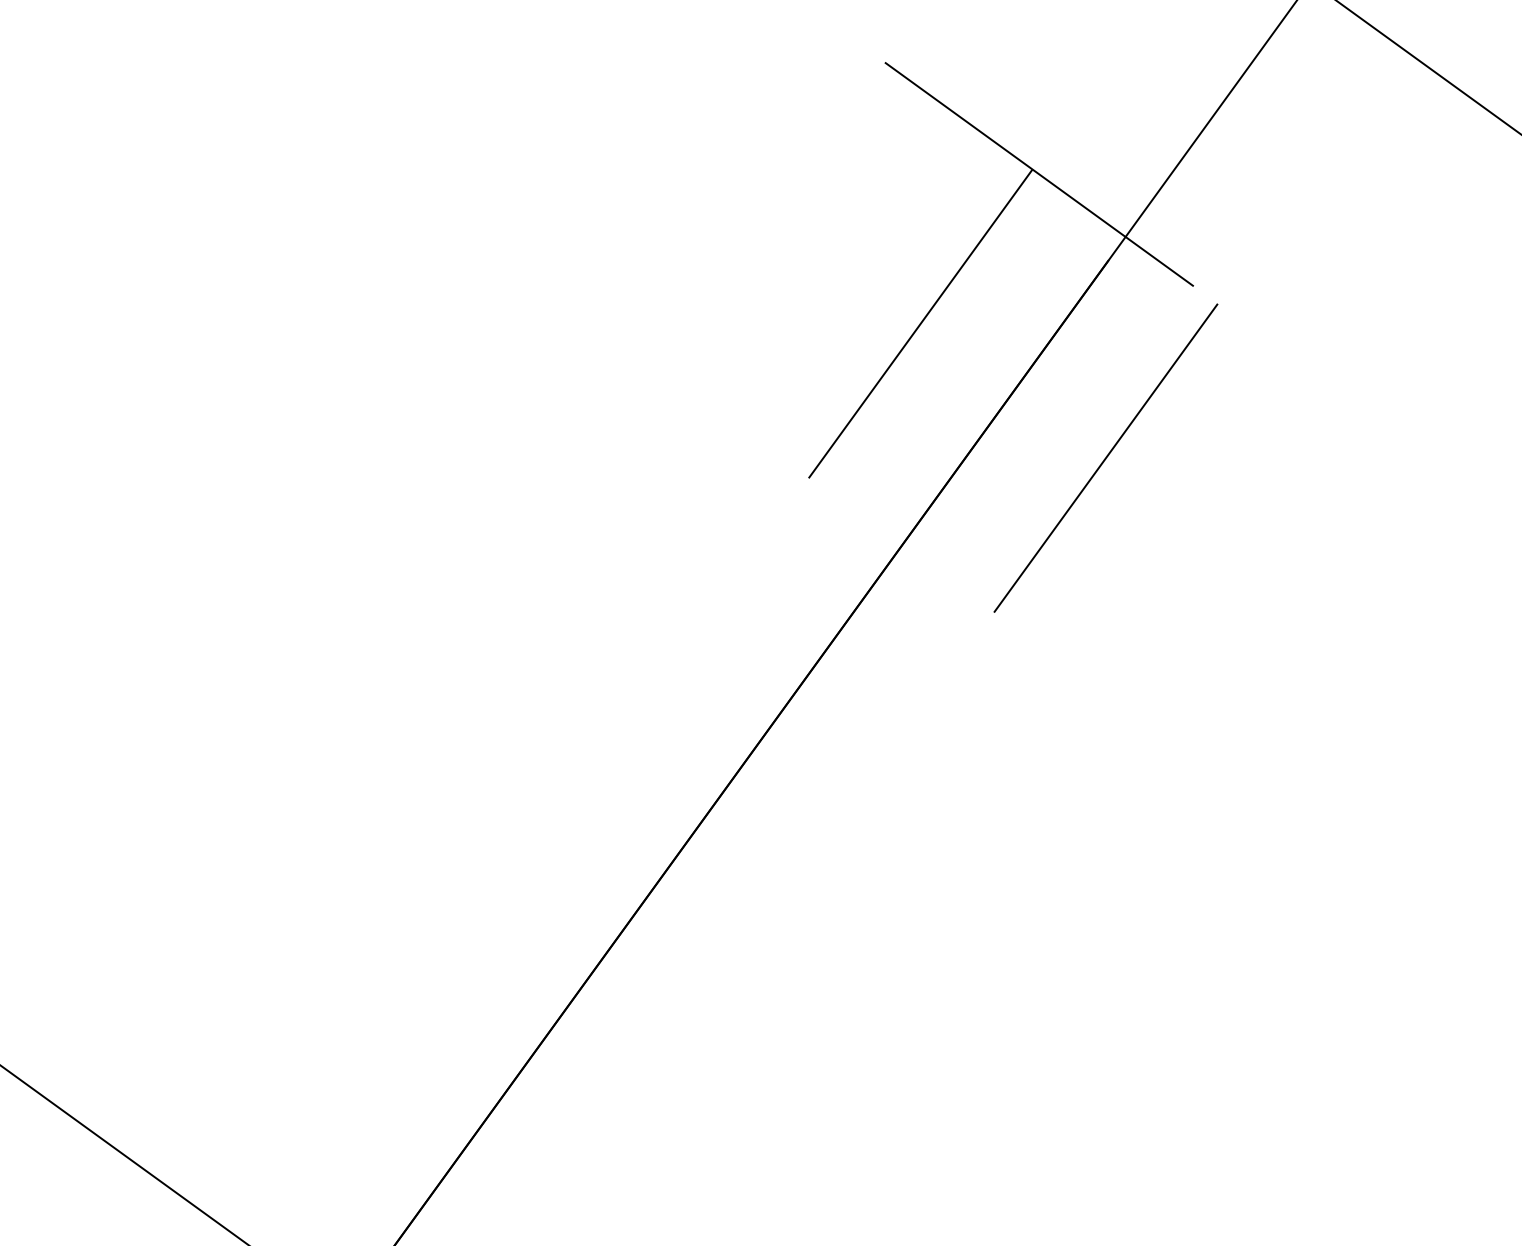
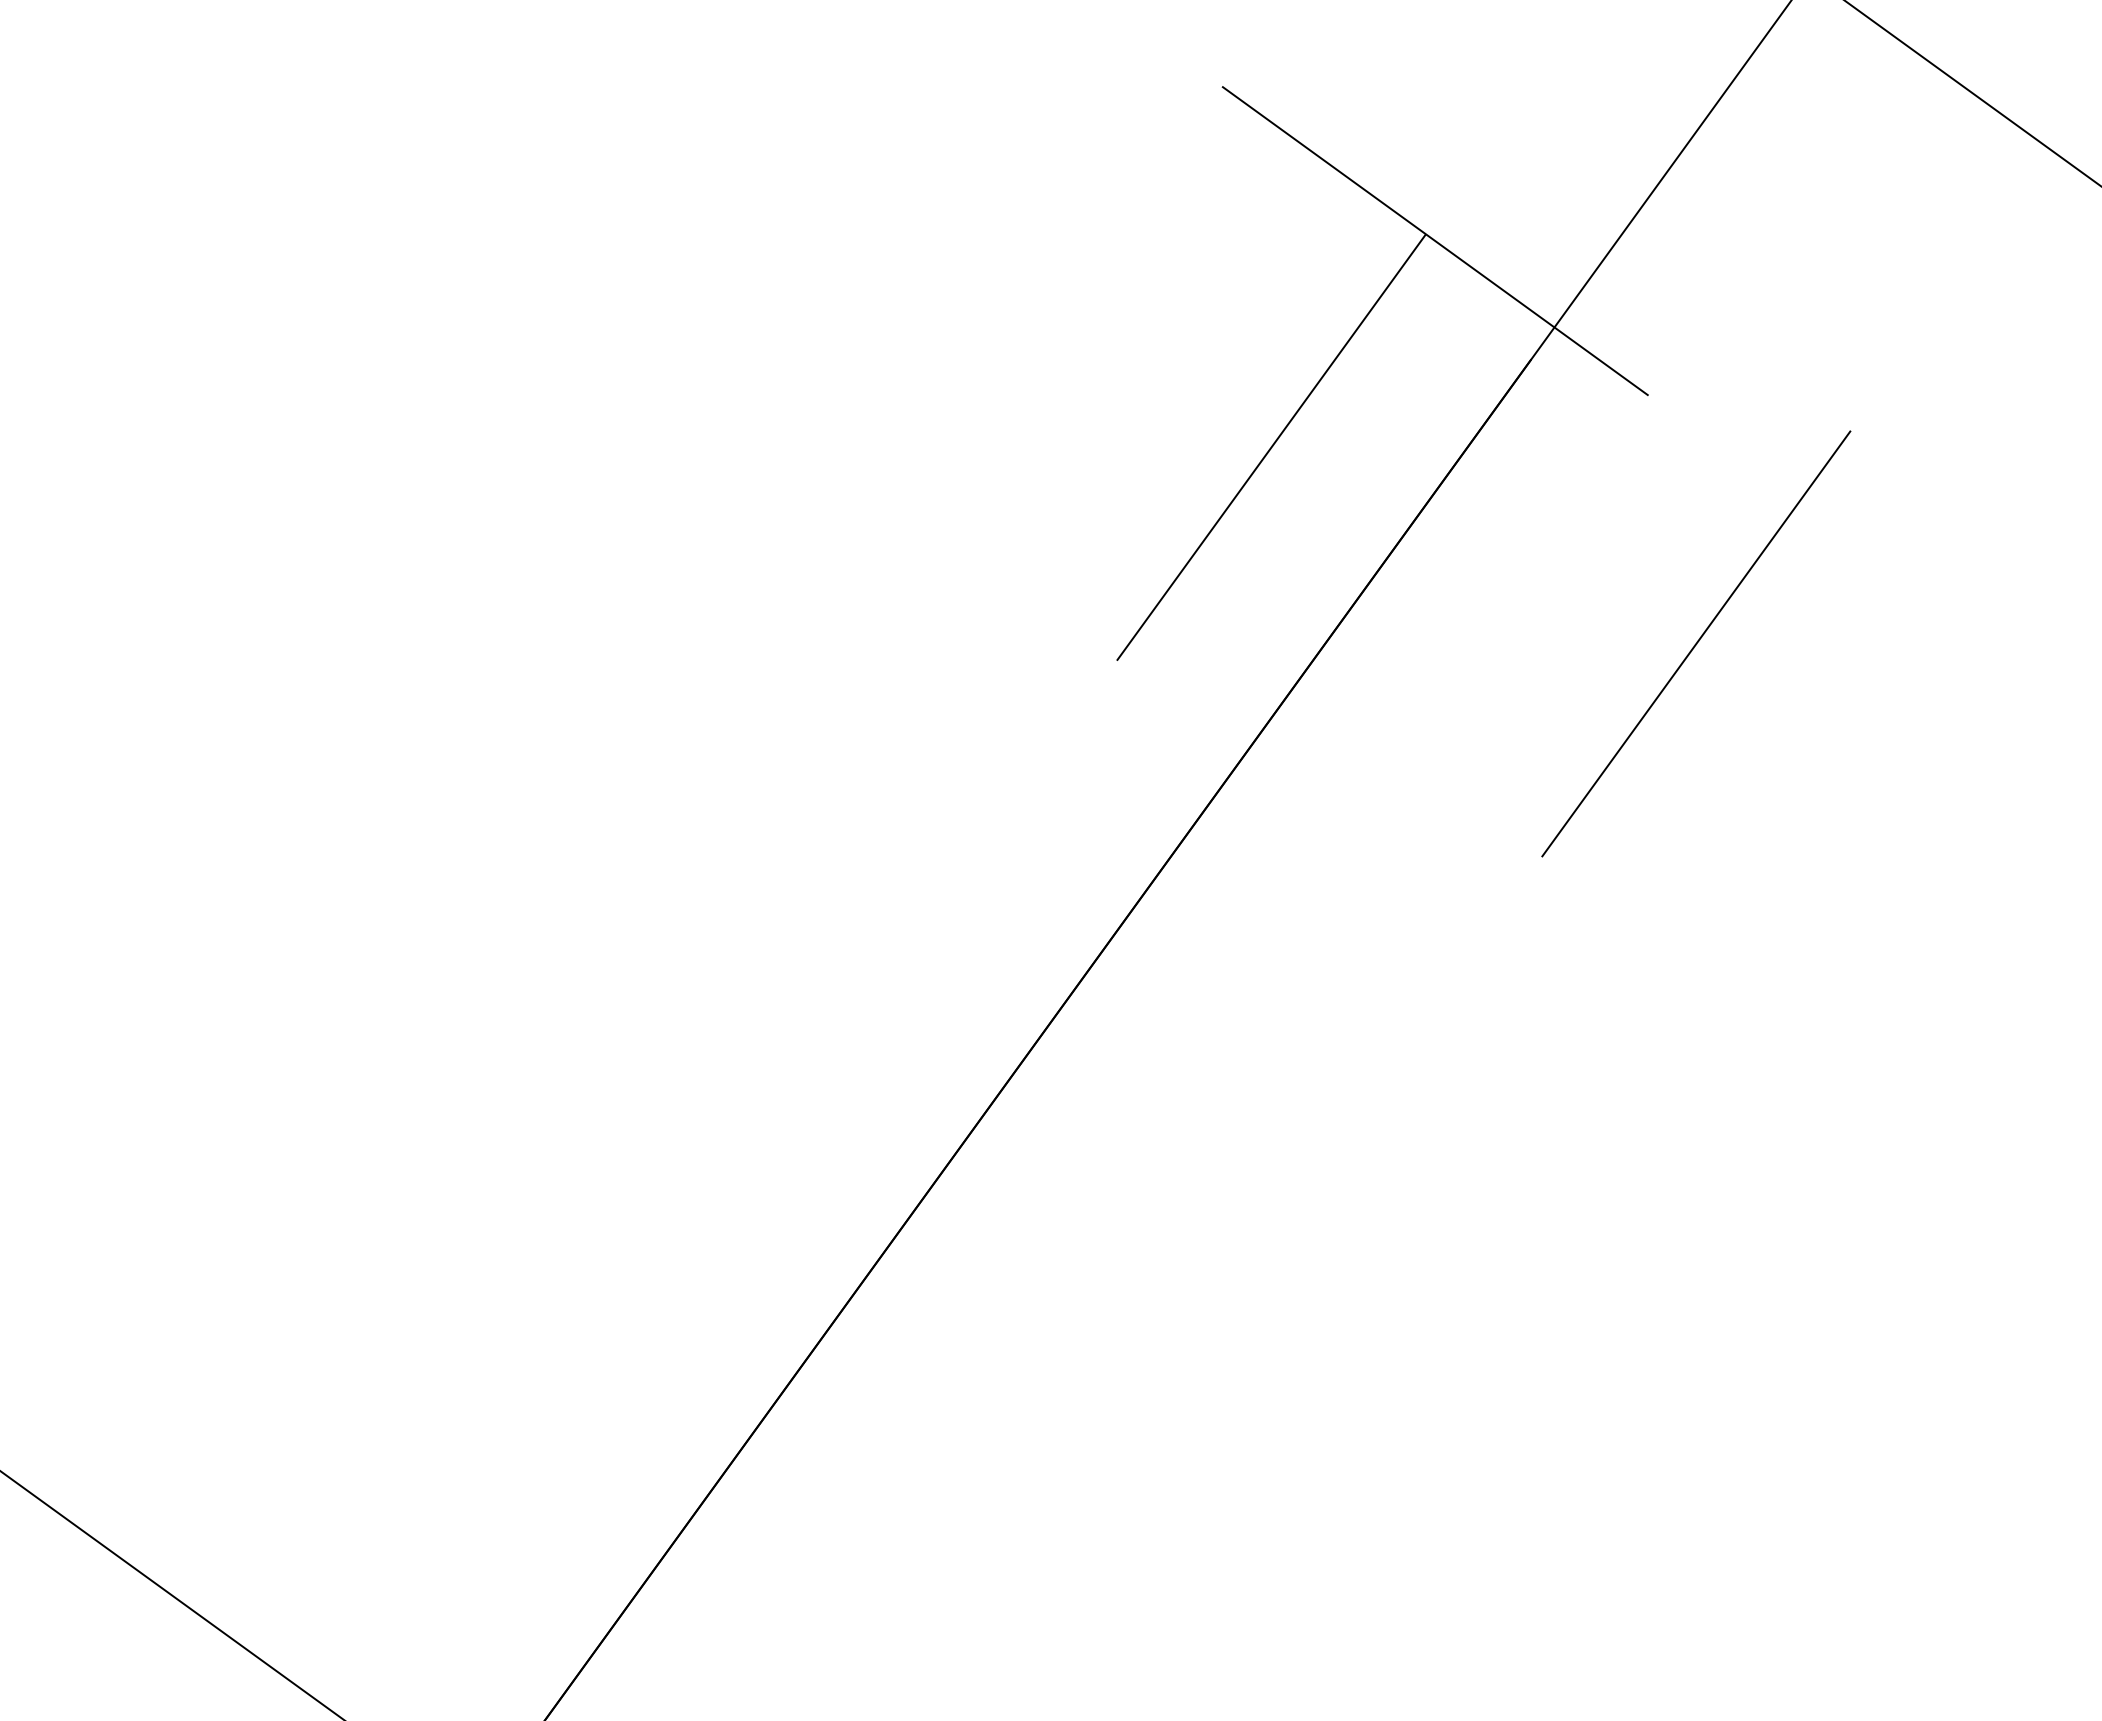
line: (1106, 457) -> (1696, 643), moved

